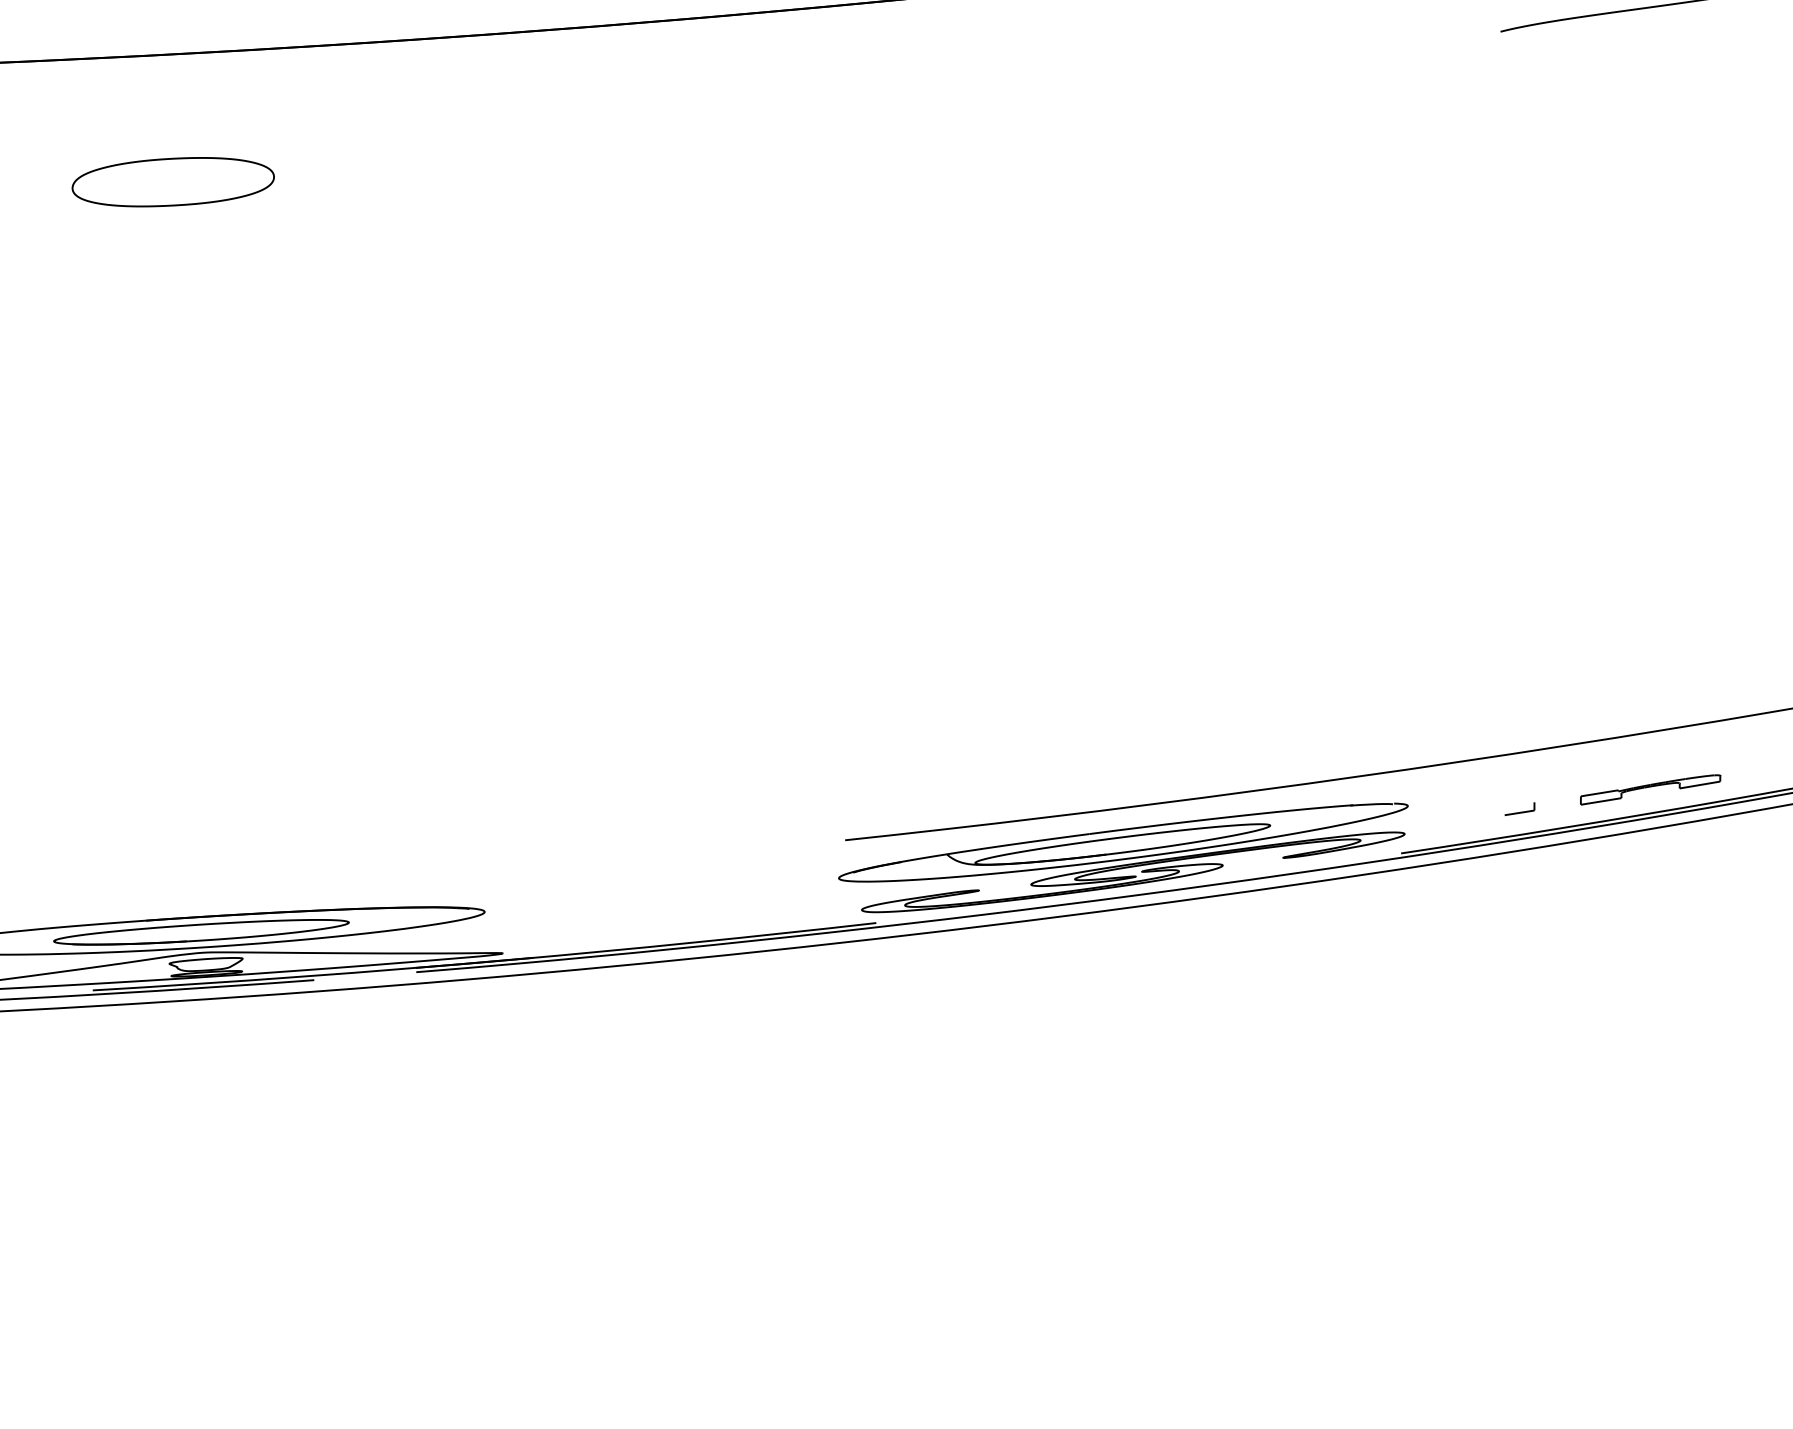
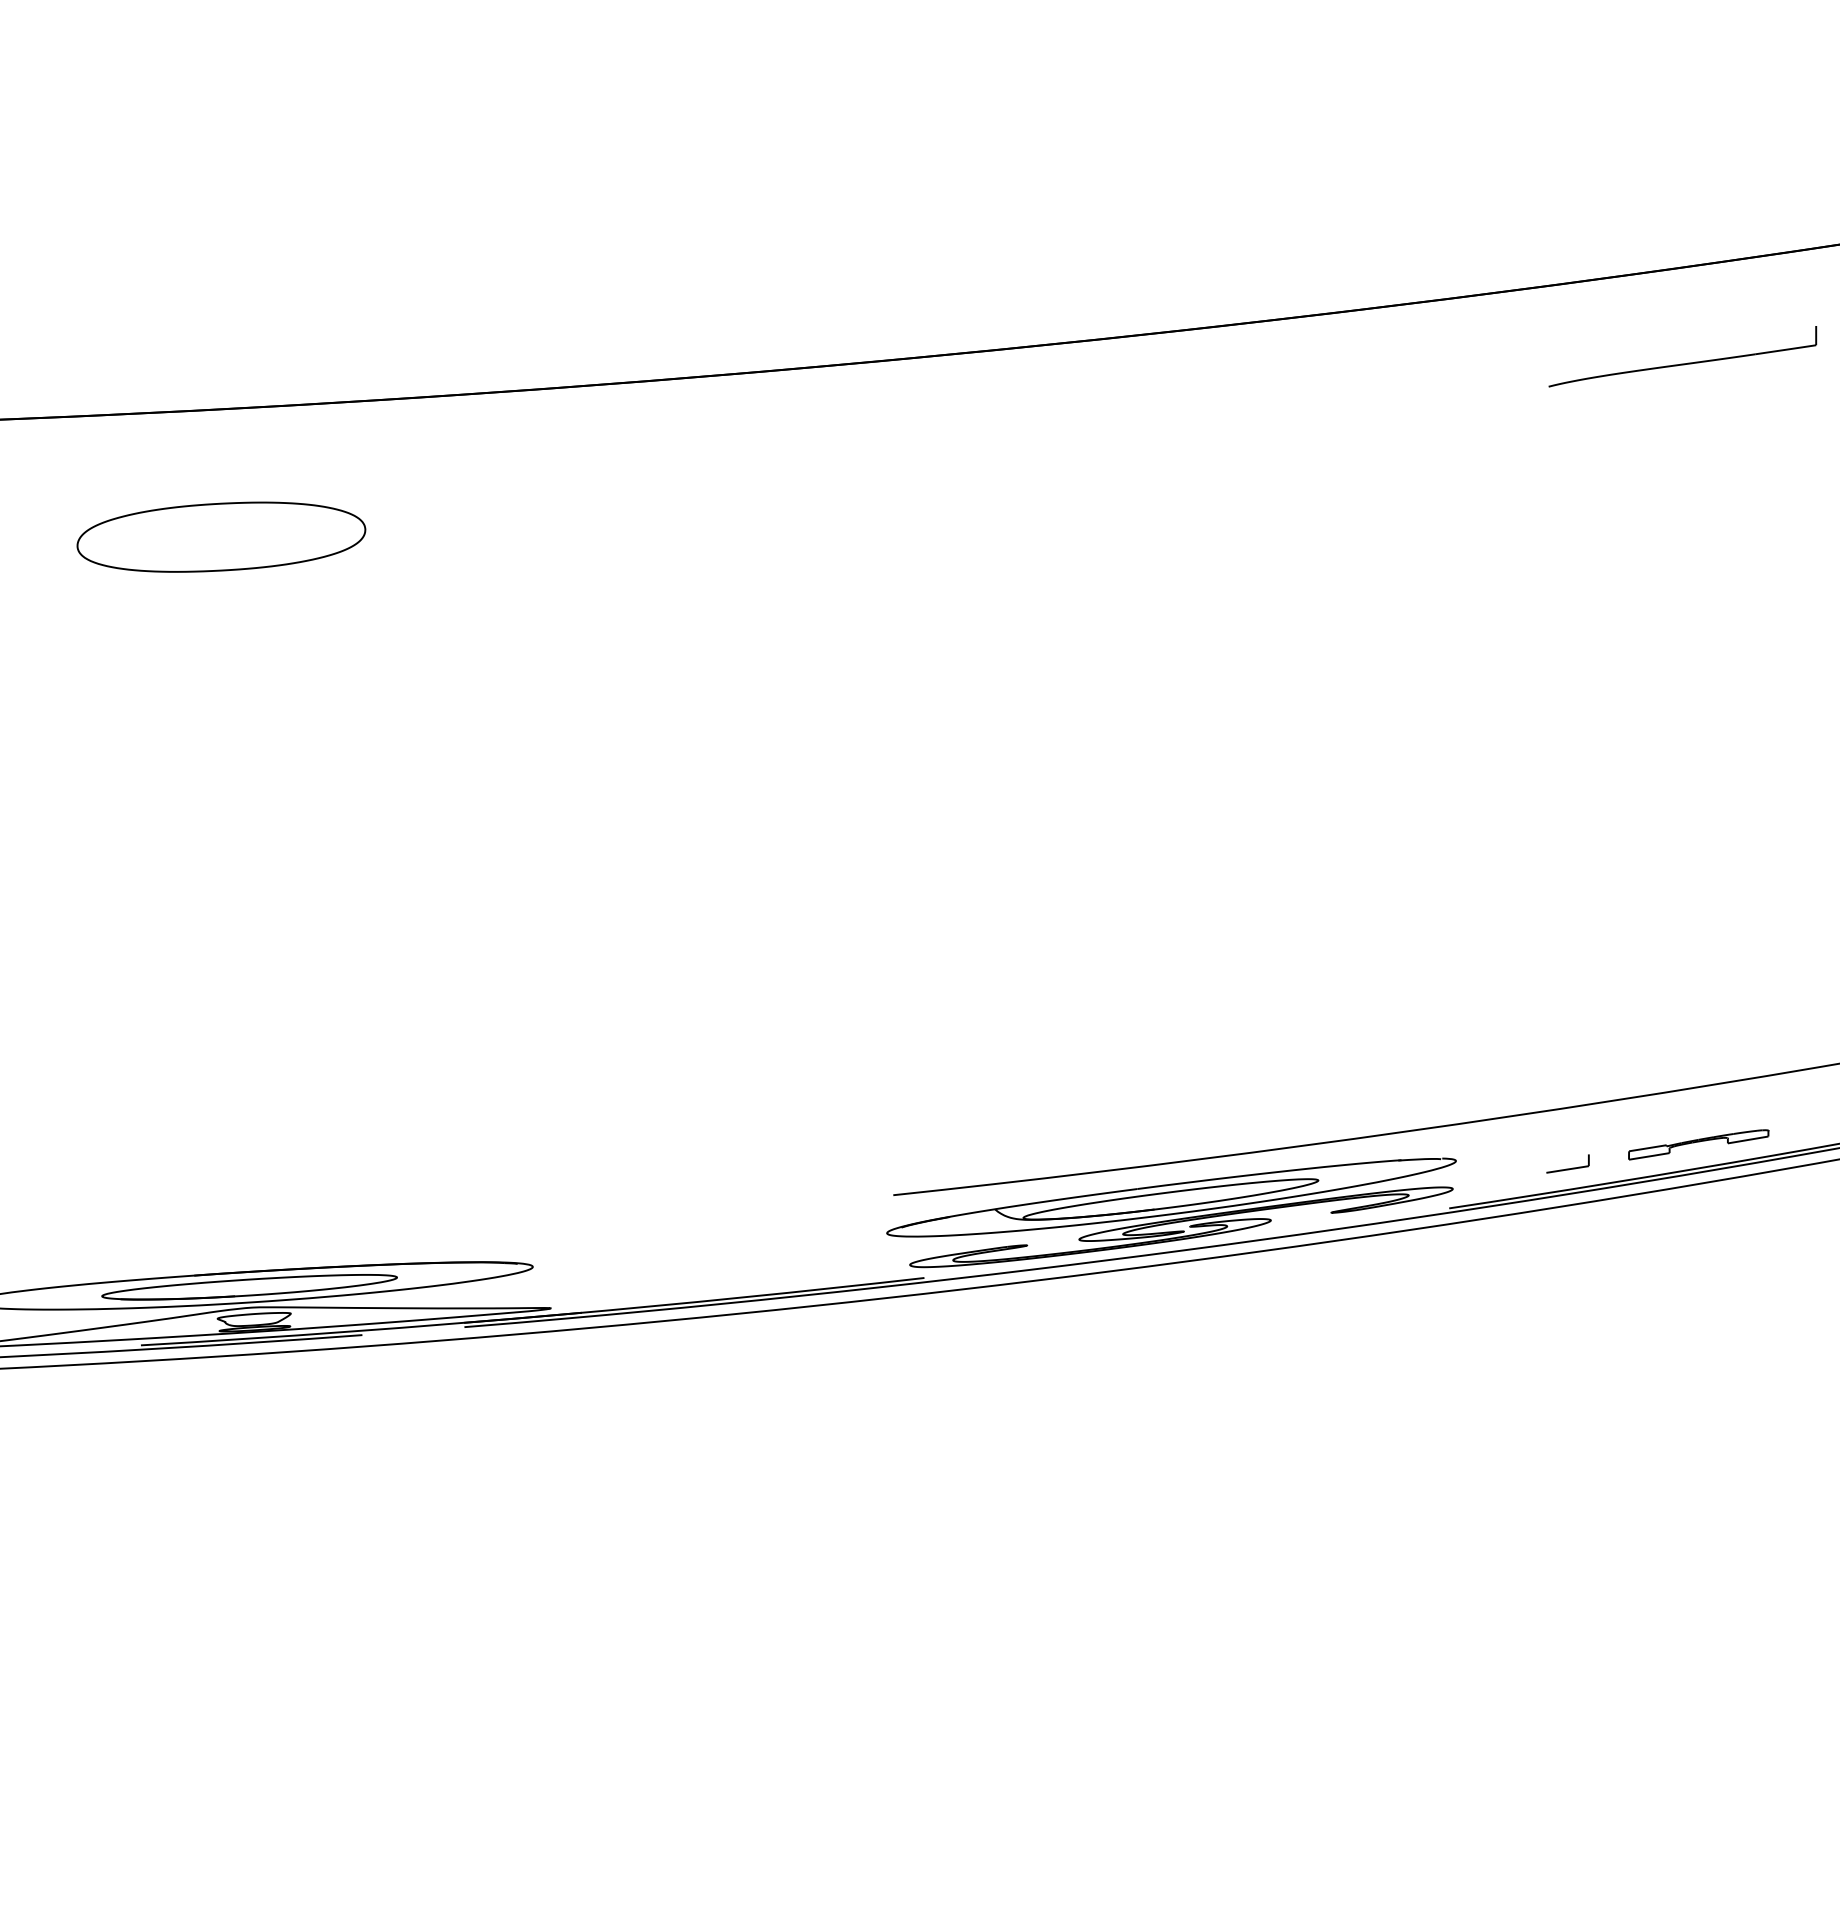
part: (173, 181) -> (221, 536), size x1.43
part: (1519, 808) -> (1567, 1163), size x1.43

